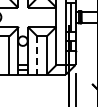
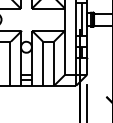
line: (37, 55) -> (43, 63), dashed -> solid

